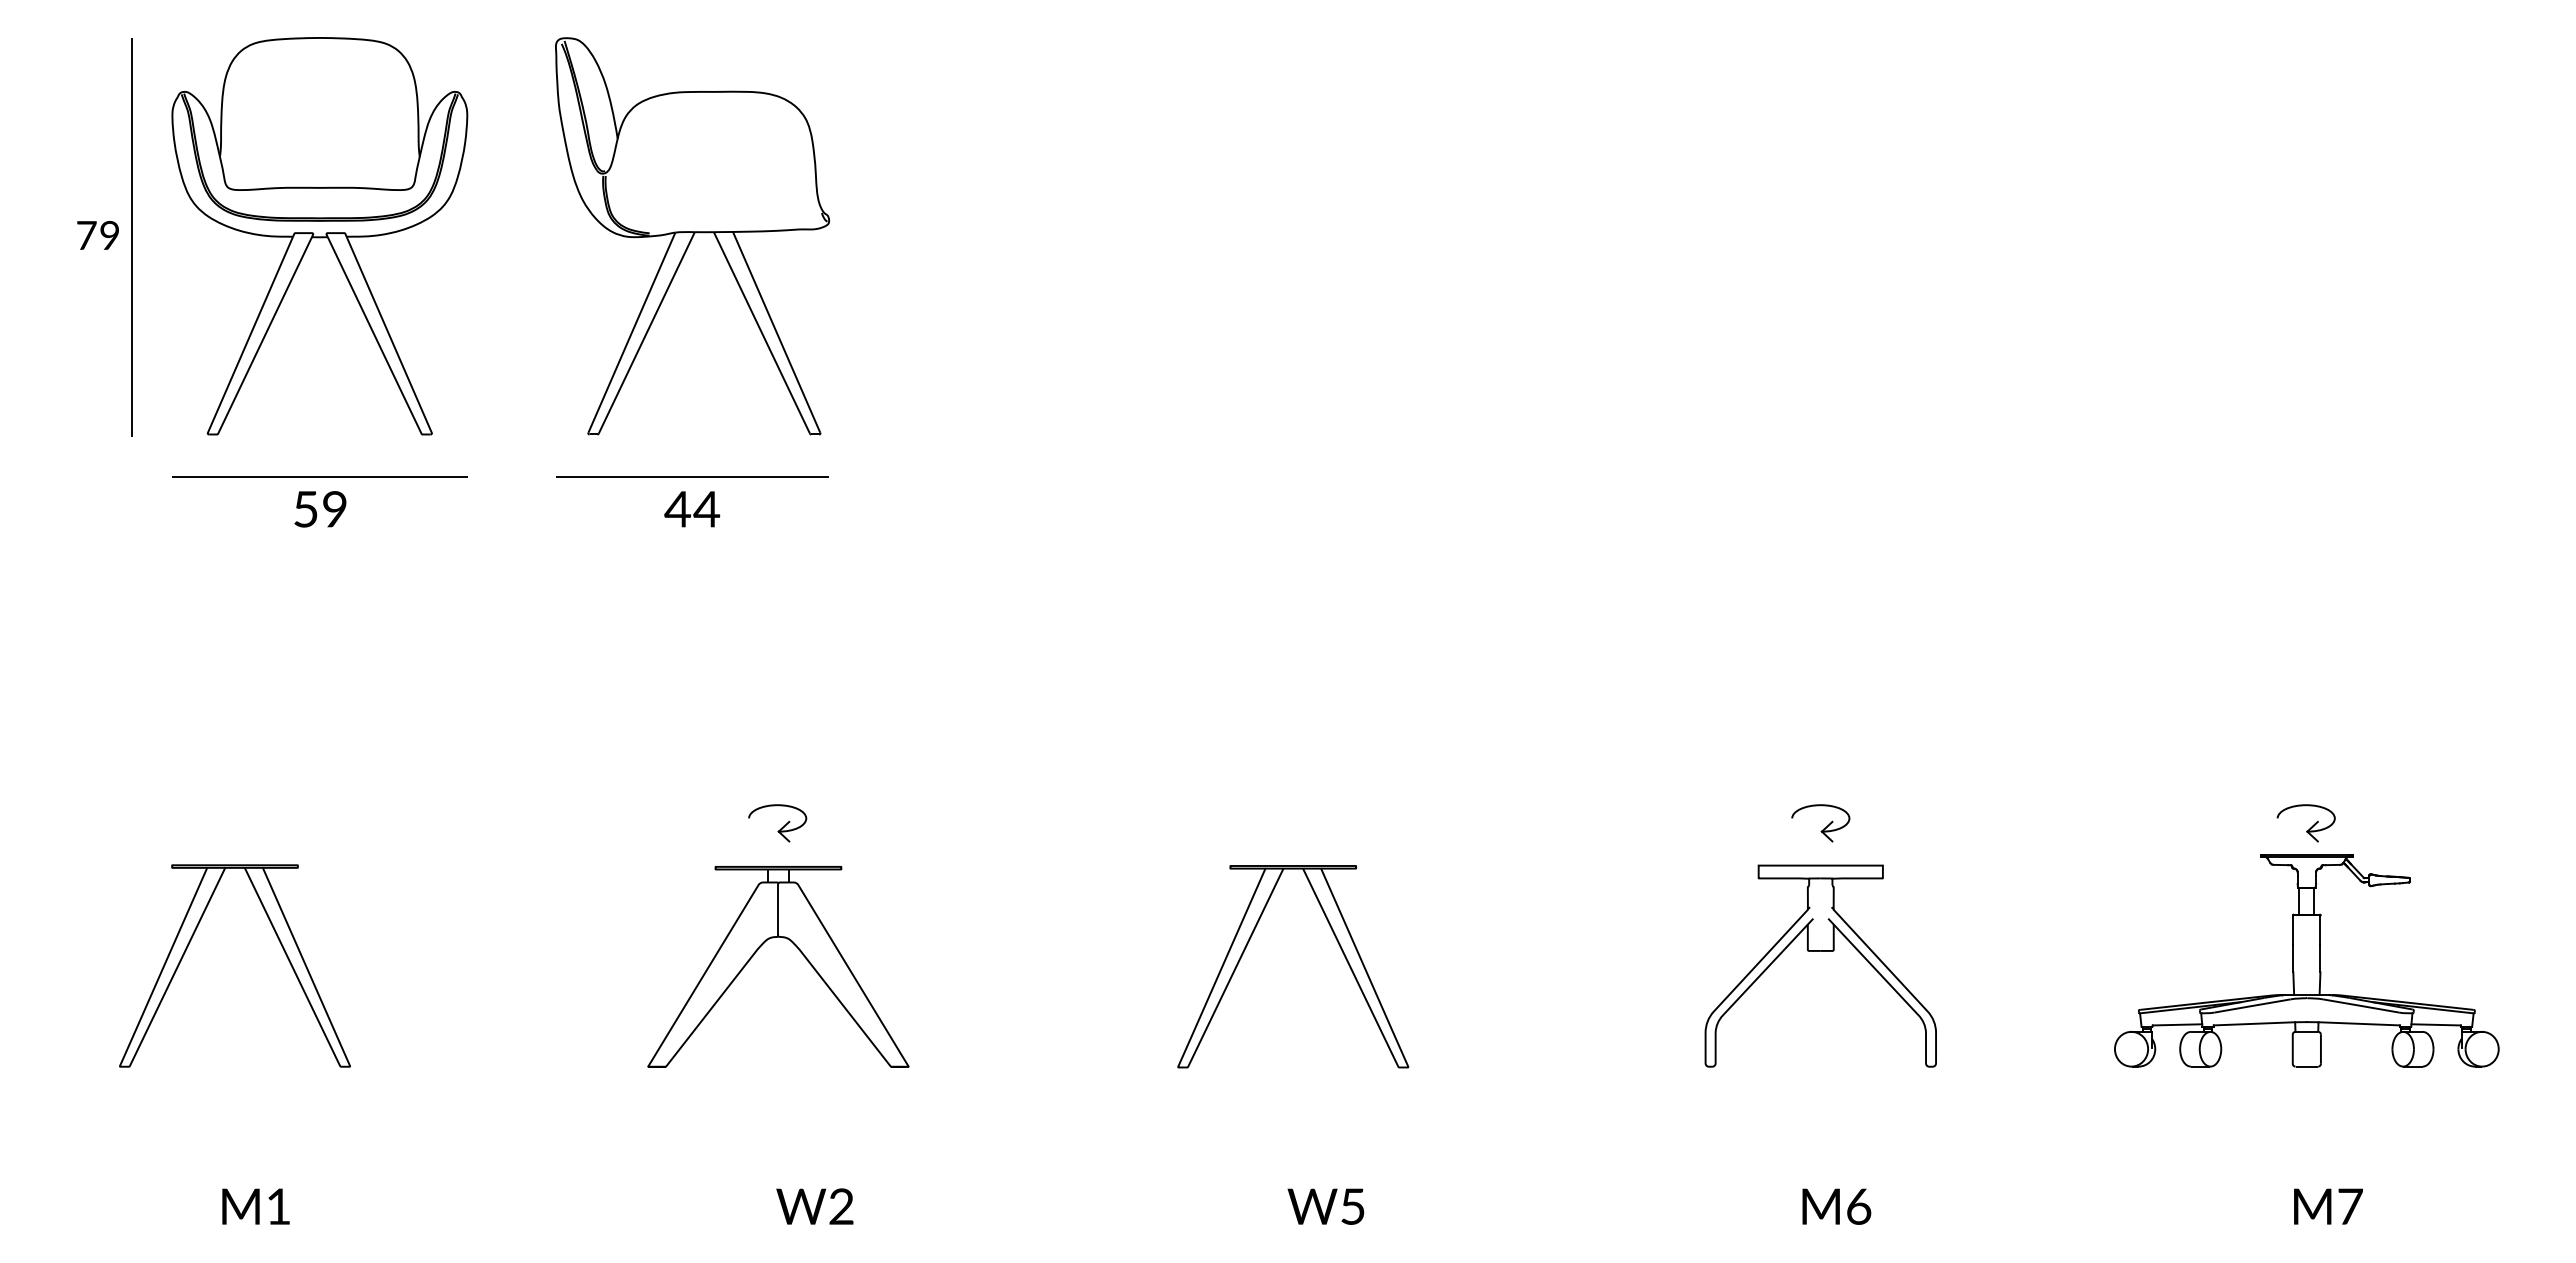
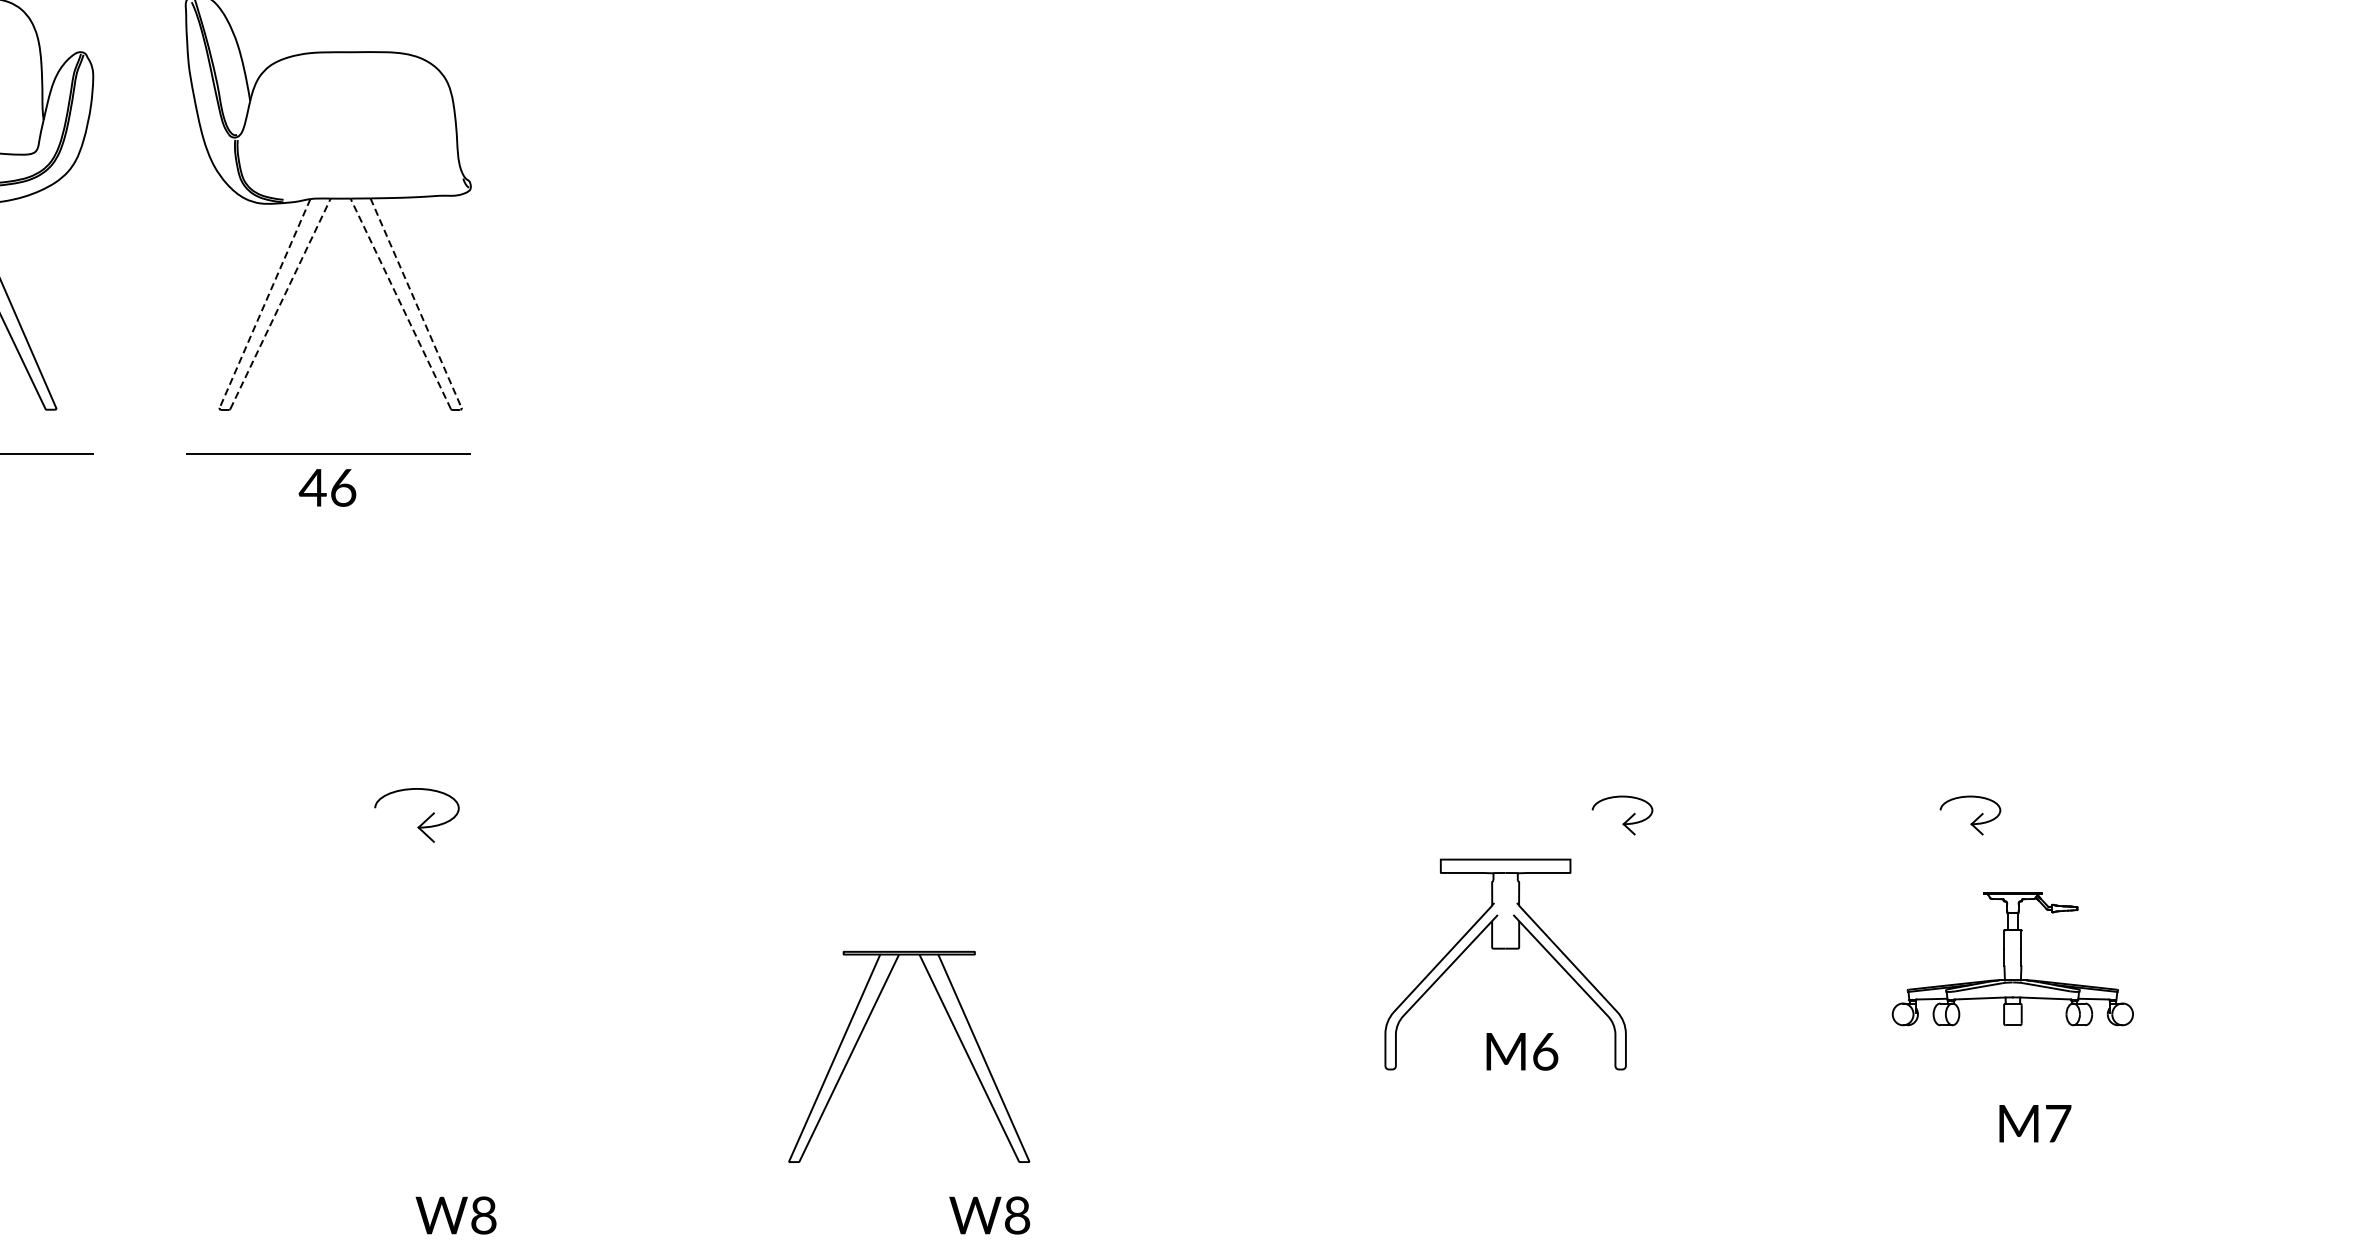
line: (646, 332) -> (280, 303), solid -> dashed
line: (761, 332) -> (400, 303), solid -> dashed
line: (776, 332) -> (415, 303), solid -> dashed
line: (631, 333) -> (264, 304), solid -> dashed
text: (706, 509) -> (342, 488), 44 -> 46
part: (777, 823) -> (416, 815), size x1.4
part: (1820, 823) -> (1622, 815), moved
part: (2310, 827) -> (1974, 819), moved
part: (1340, 949) -> (958, 1038), moved
part: (757, 951) -> (396, 949), removed
part: (2306, 960) -> (2012, 958), size x0.6
text: (841, 1206) -> (483, 1215), W2 -> W8
text: (1353, 1206) -> (1018, 1215), W5 -> W8
text: (1836, 1206) -> (1522, 1051), moved
text: (2328, 1206) -> (2035, 1123), moved

